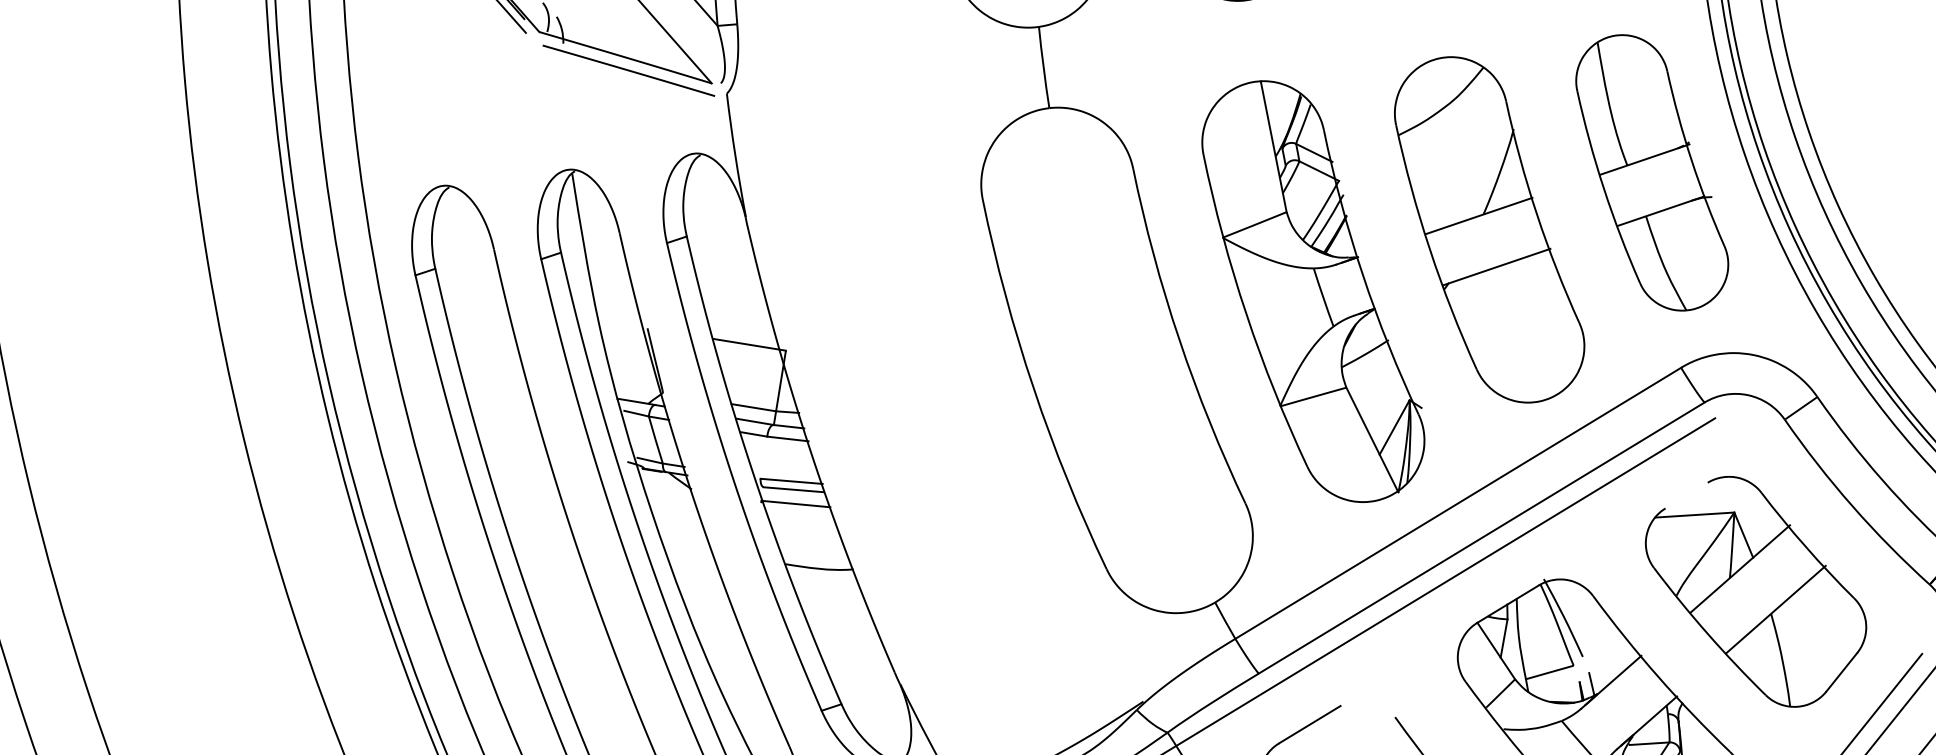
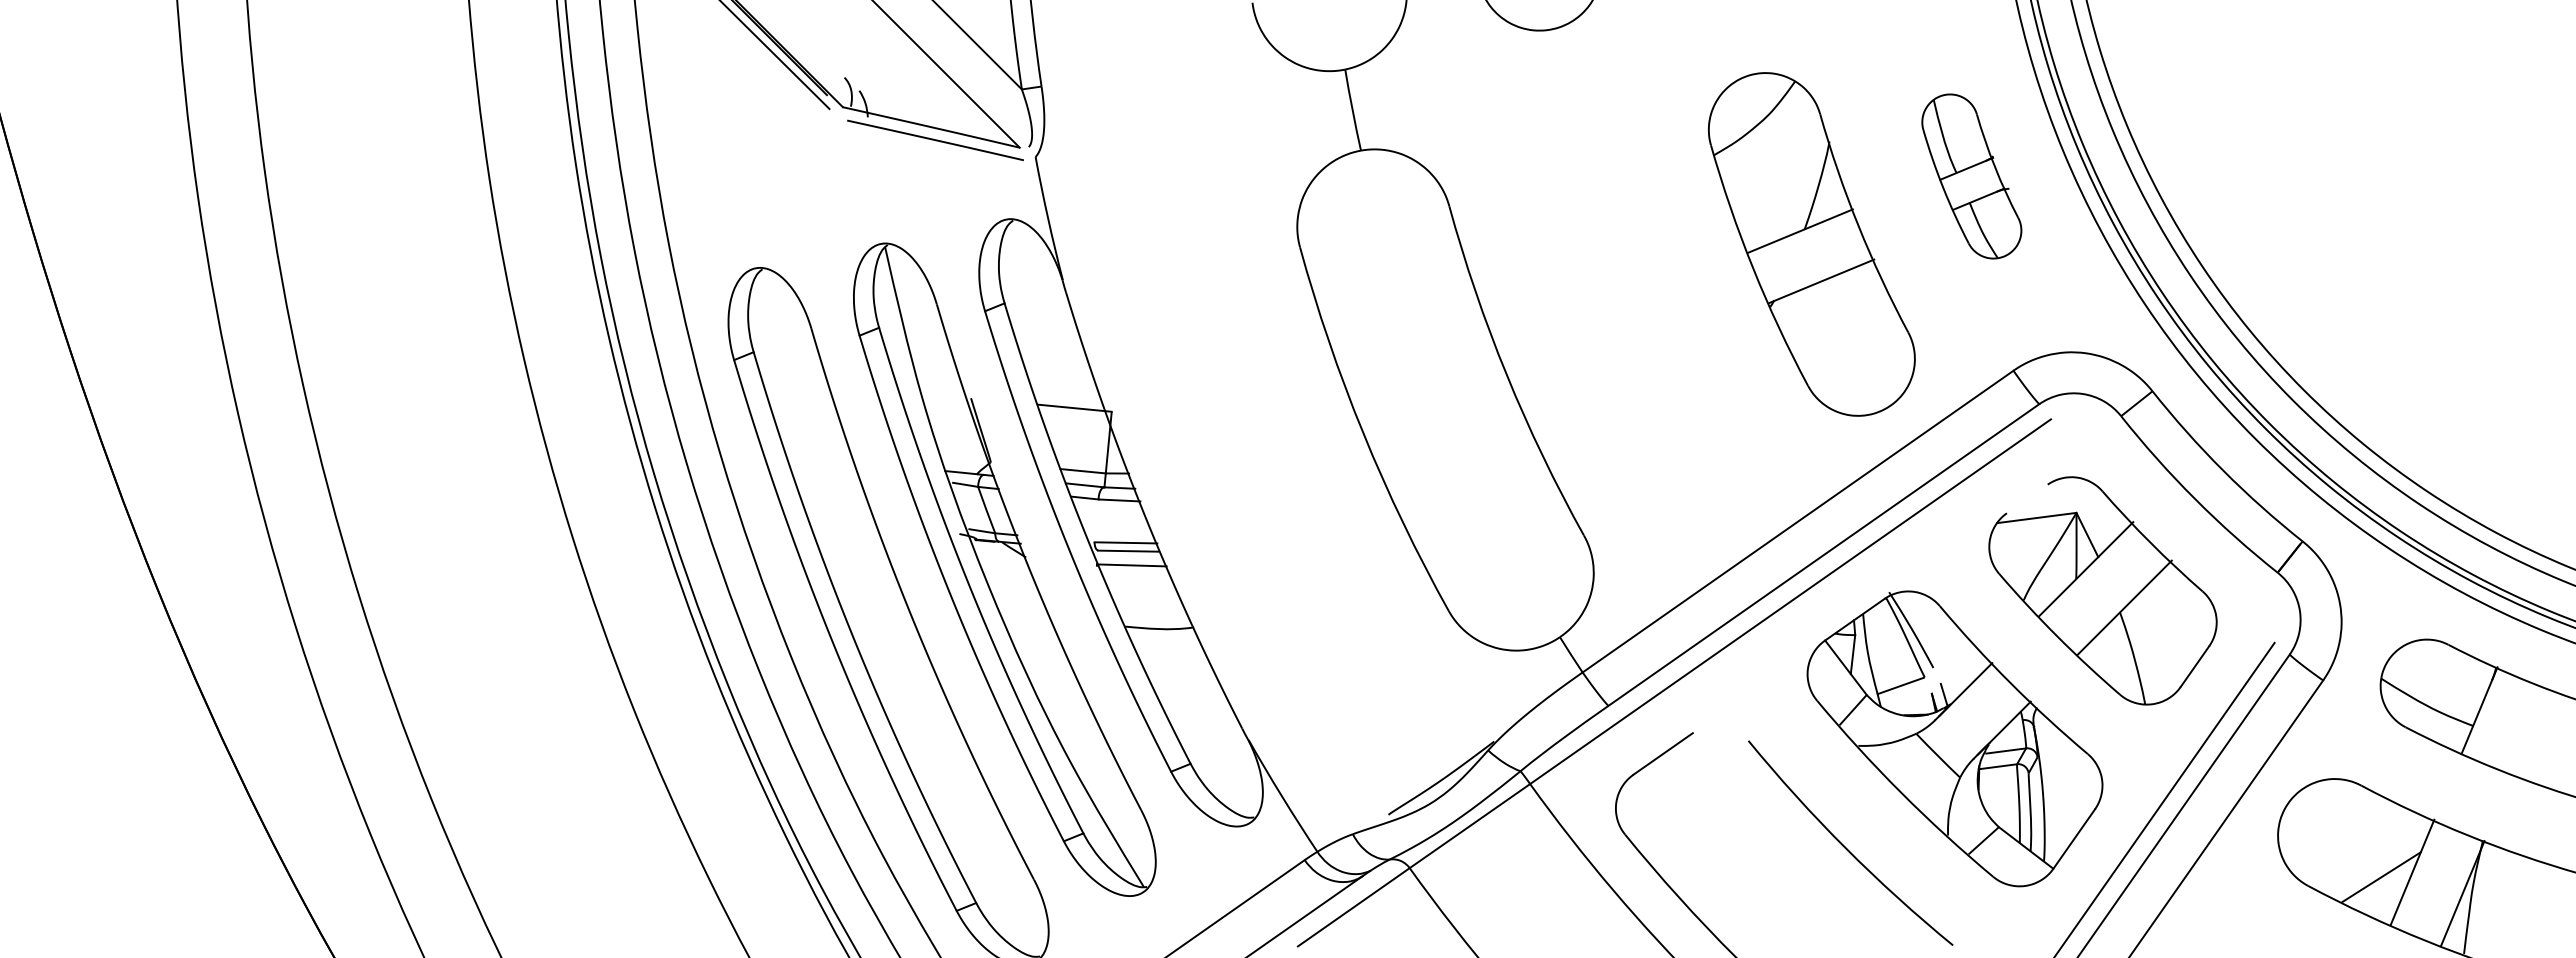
part: (1652, 172) -> (1971, 176), size x0.6
part: (1313, 291) -> (1638, 317), removed

